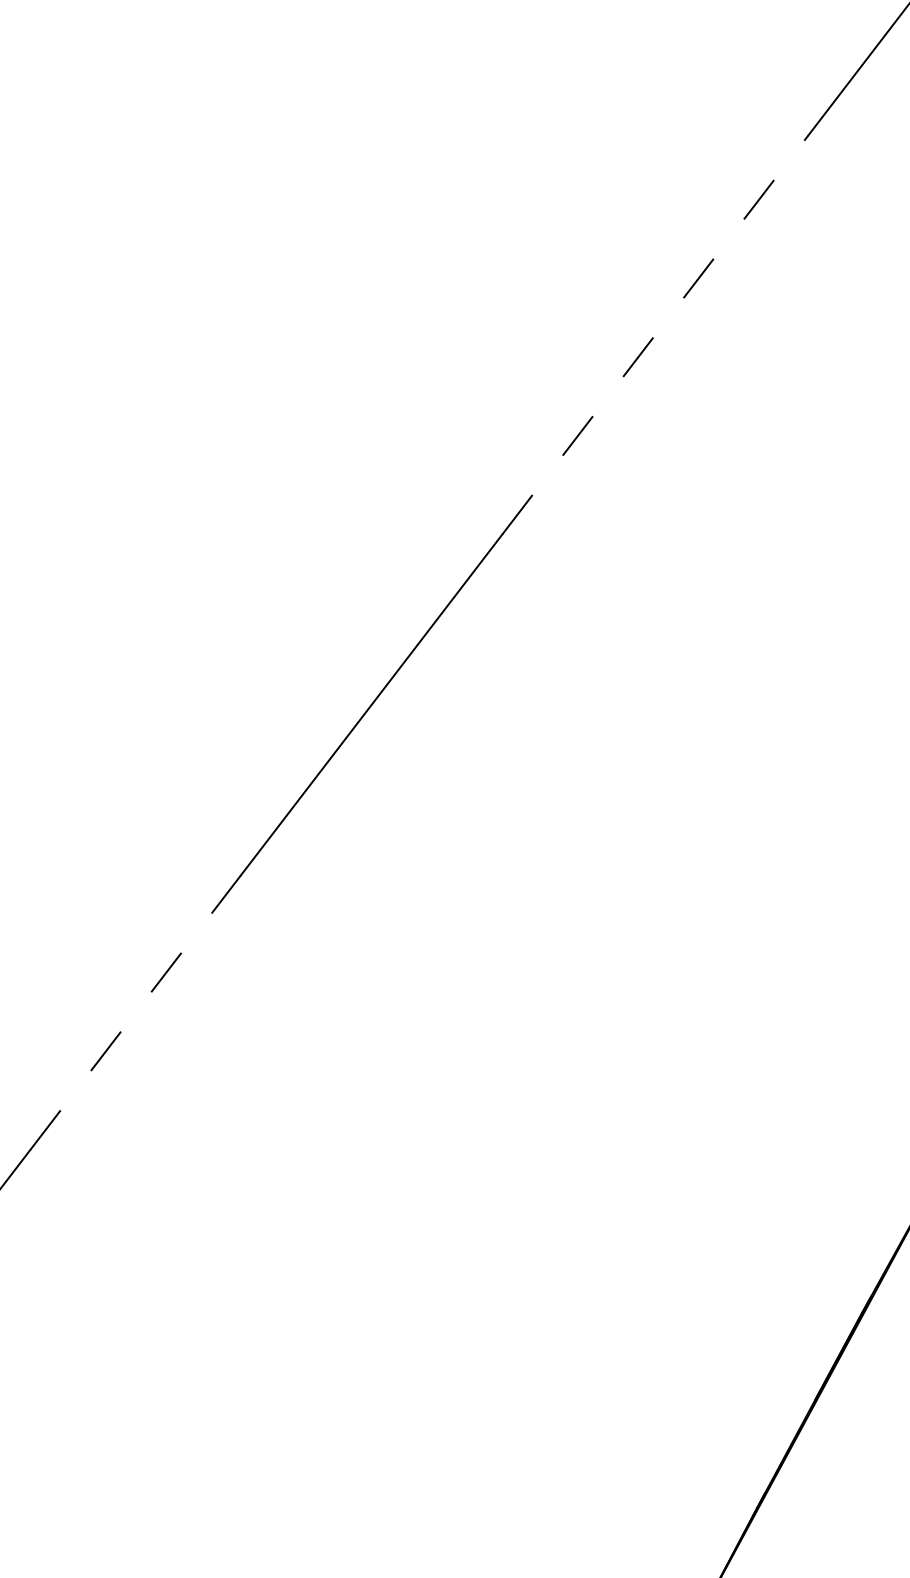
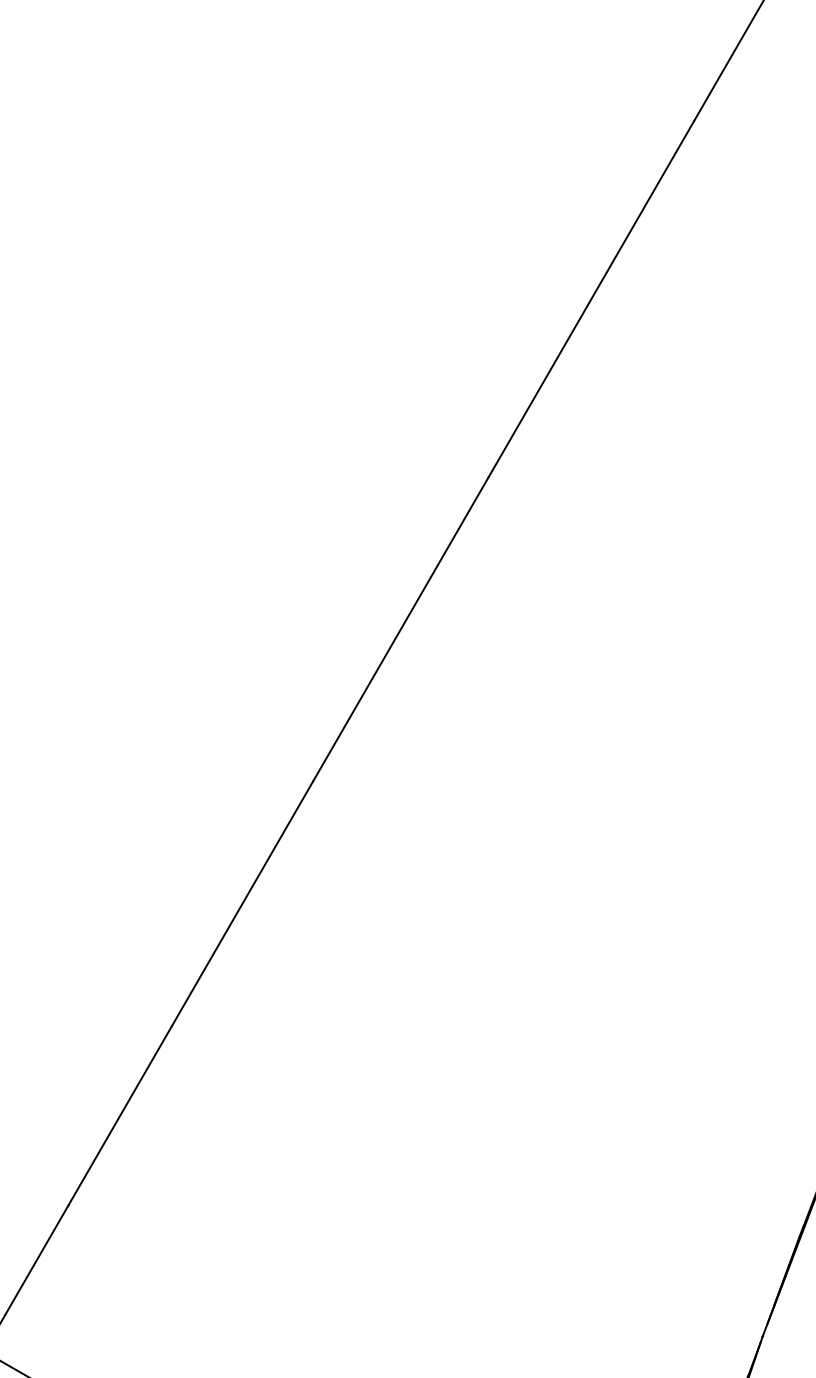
line: (655, 335) -> (591, 299), dashed -> solid
line: (135, 1012) -> (242, 903), dashed -> solid

